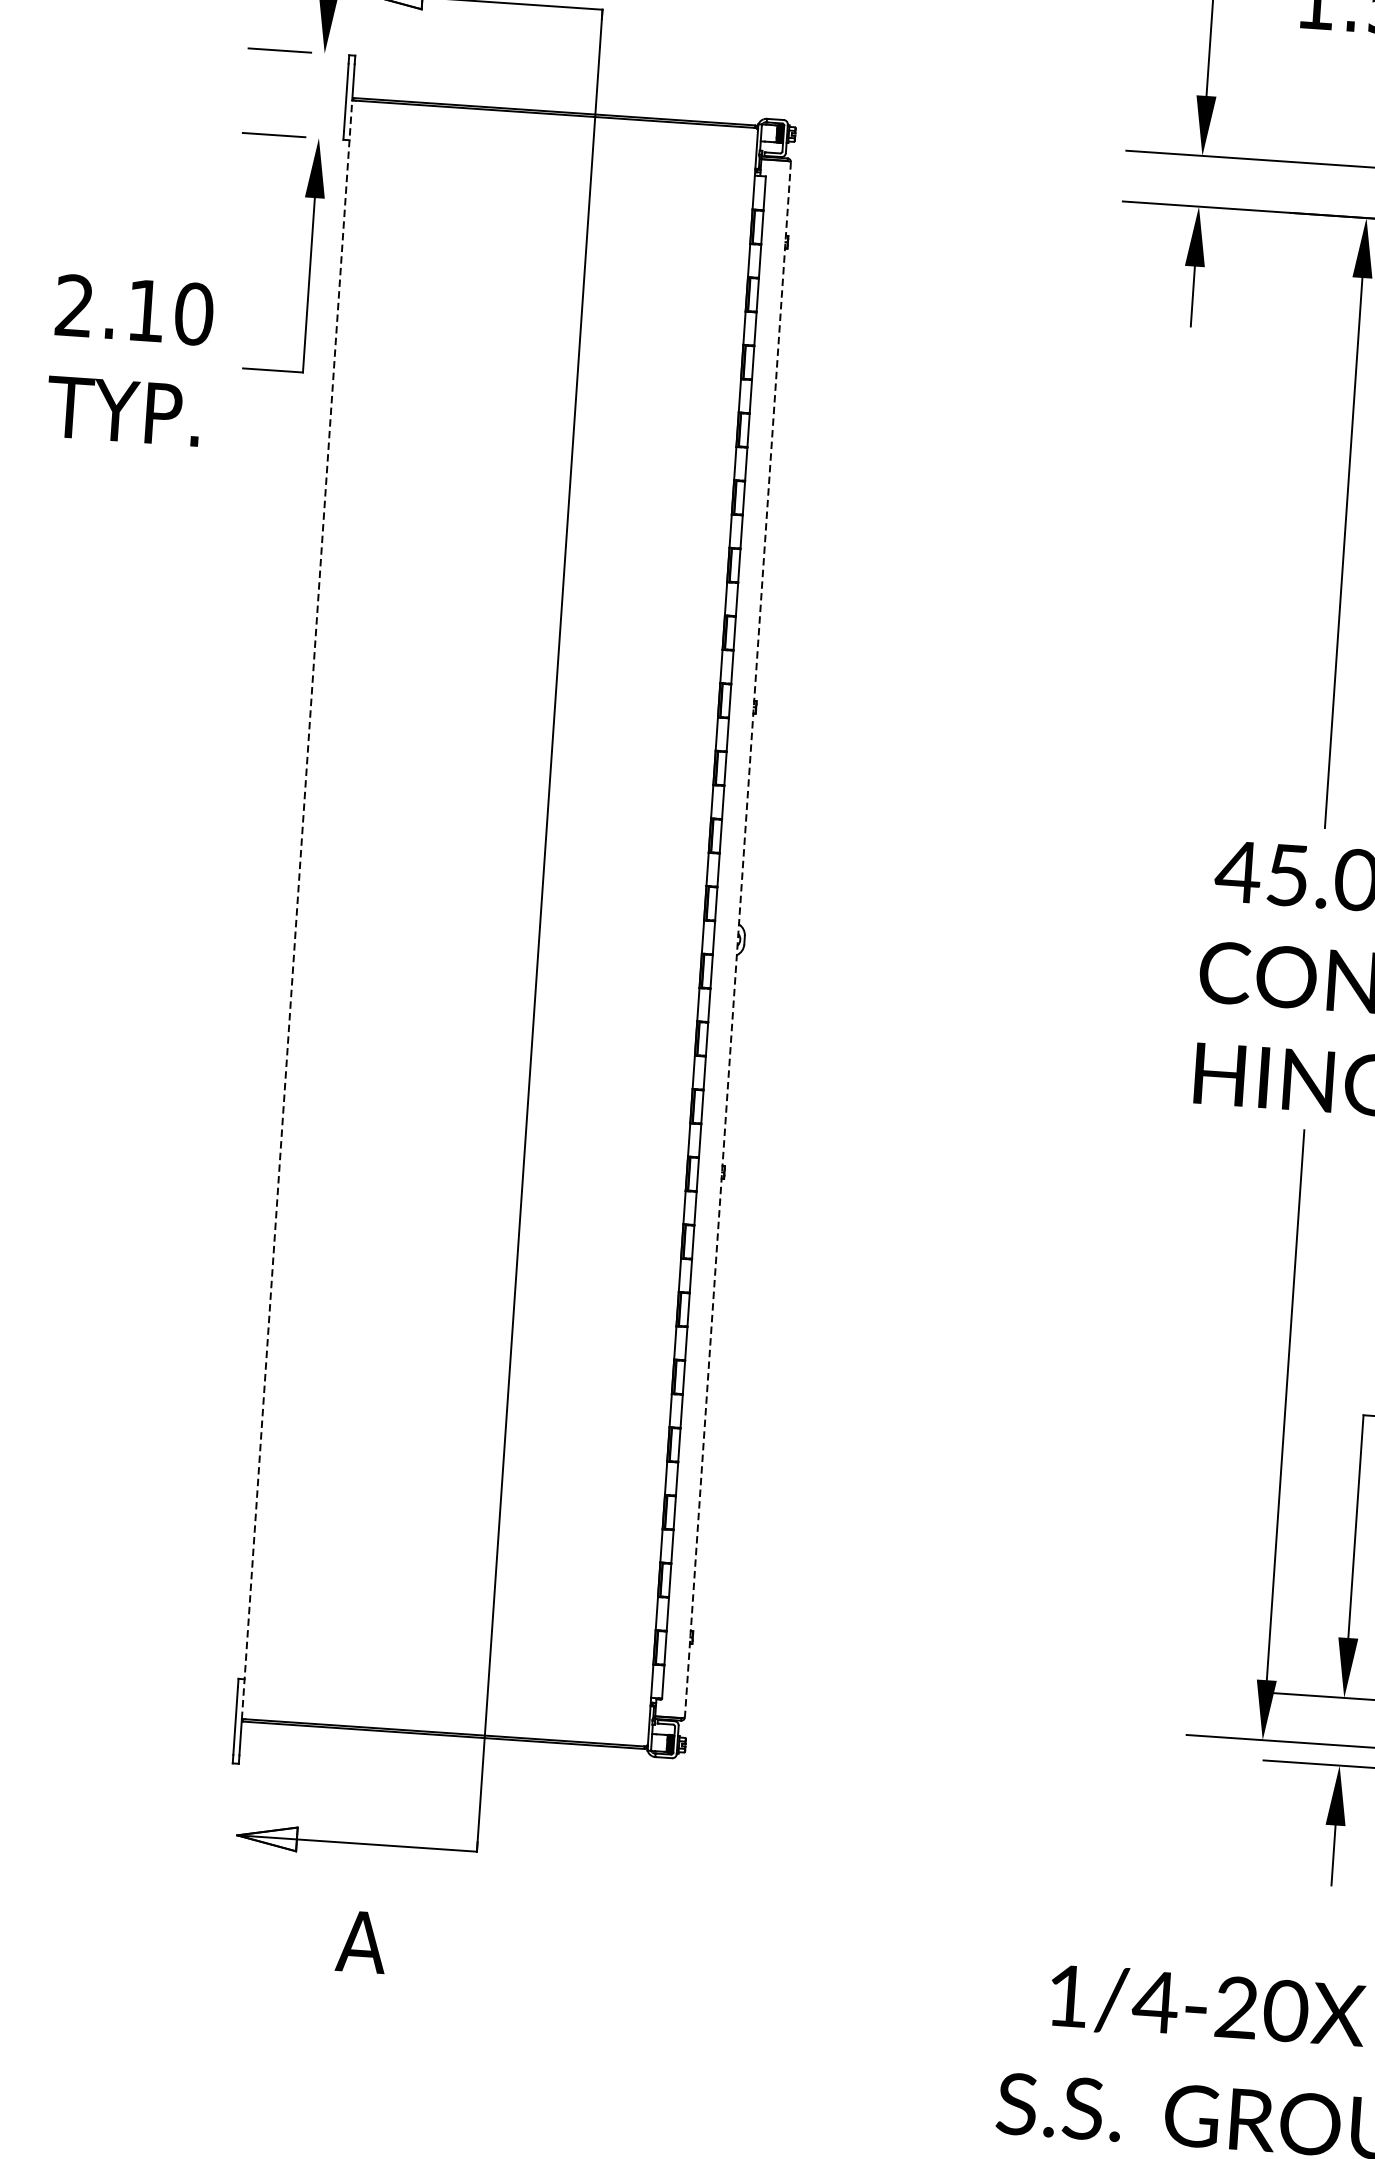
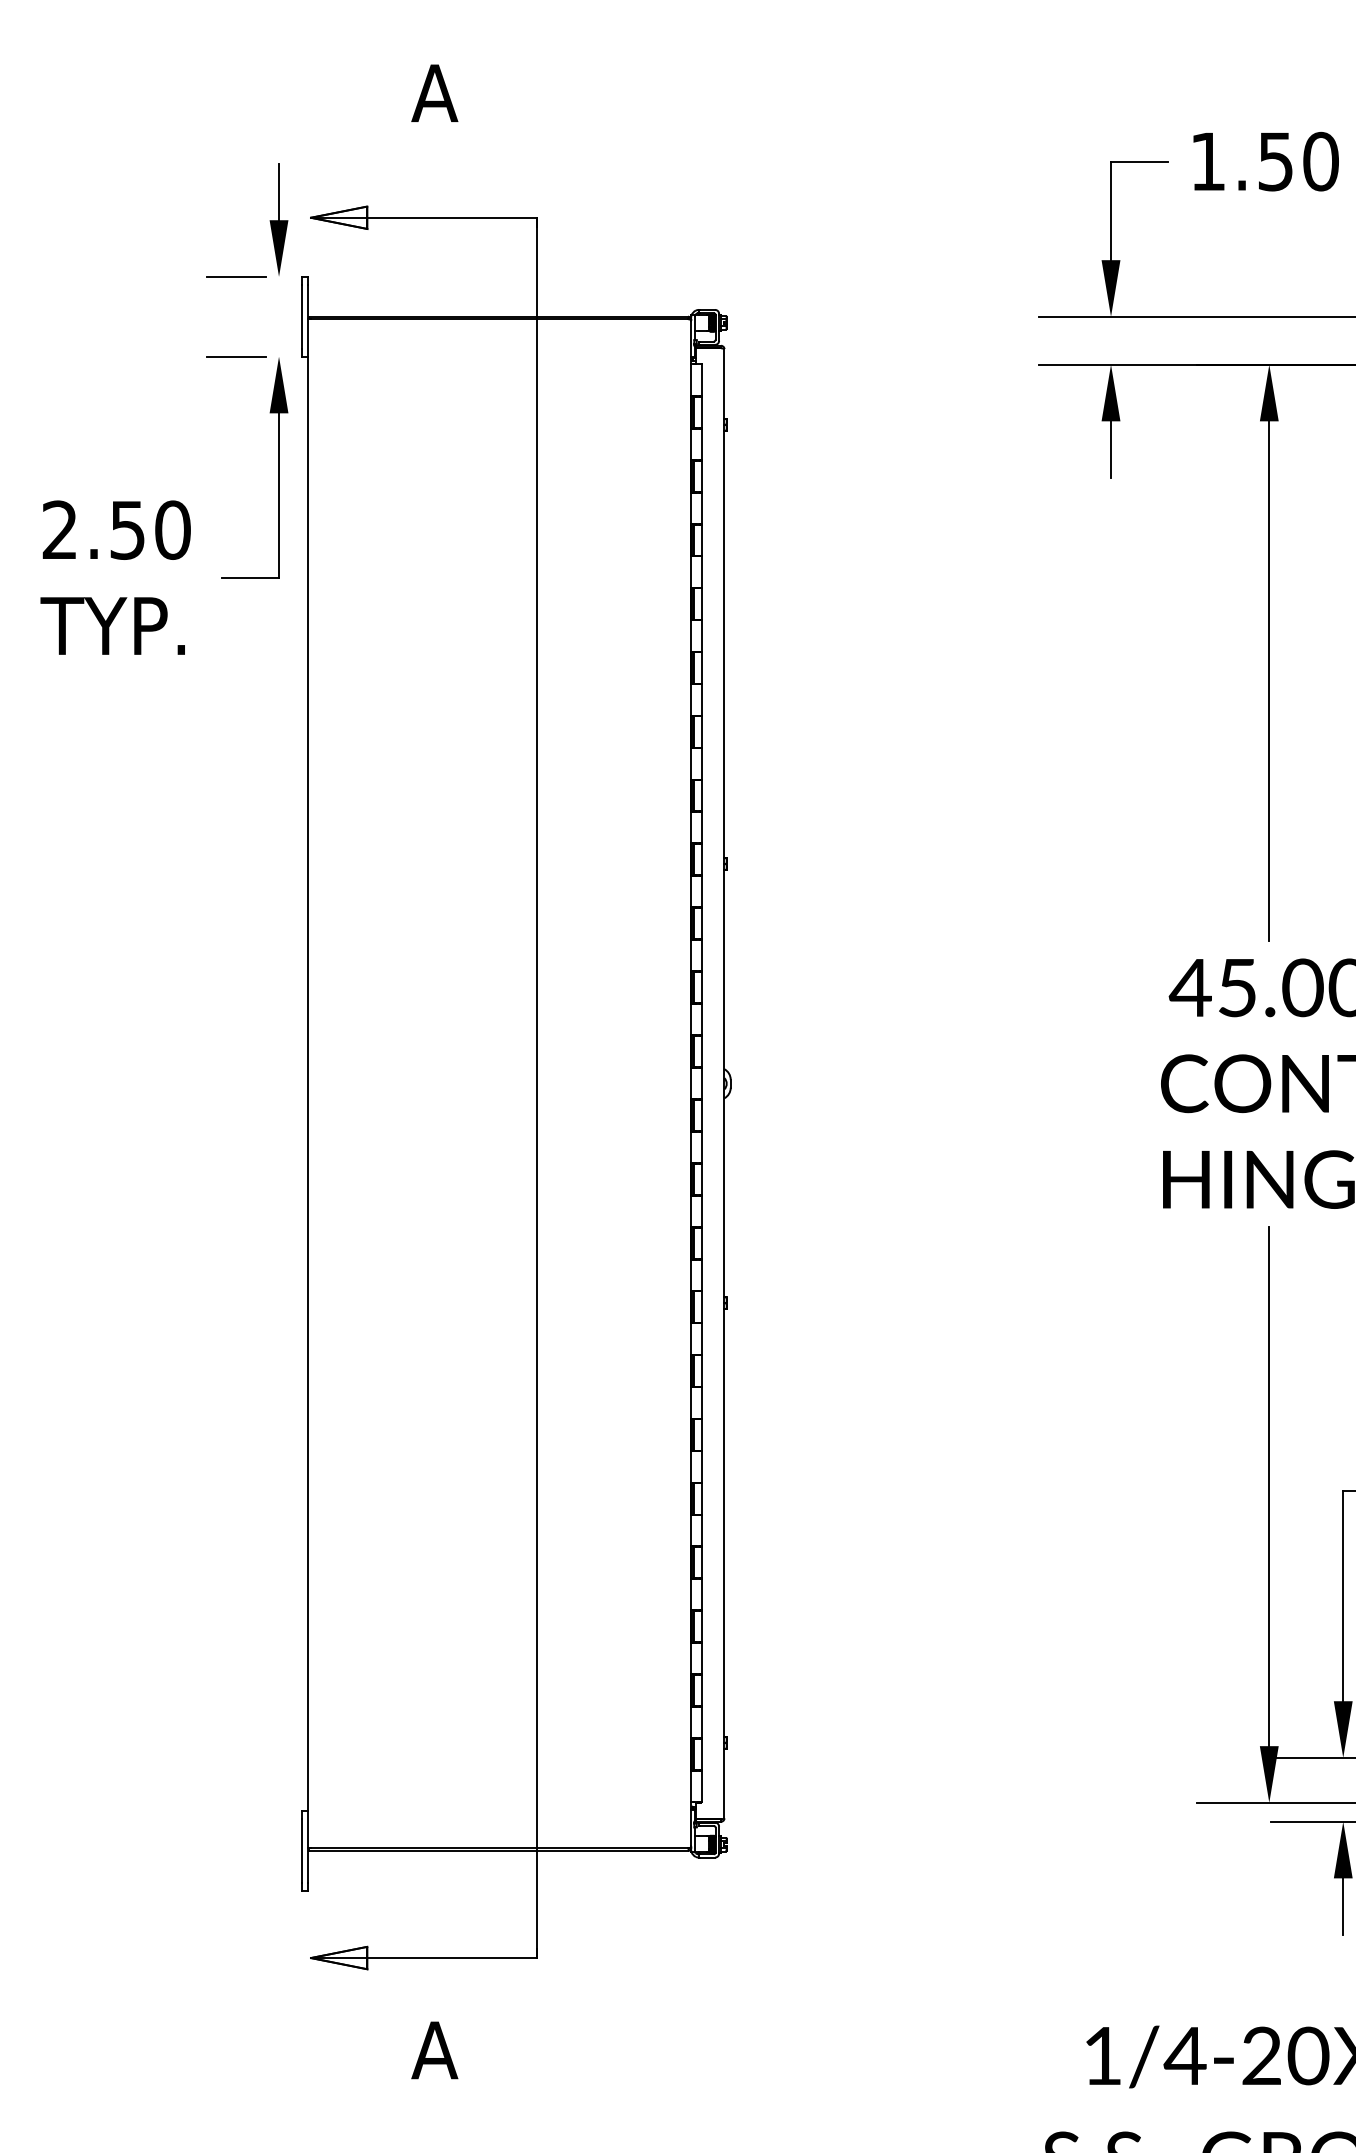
text: (146, 311) -> (127, 530), 2.10 -> 2.50
line: (296, 909) -> (307, 1083), dashed -> solid
line: (738, 939) -> (724, 1083), dashed -> solid

